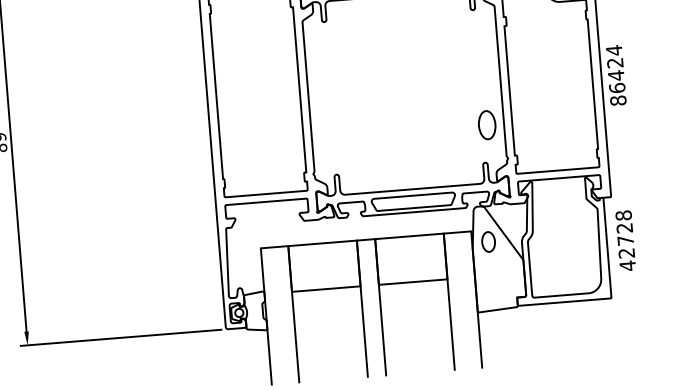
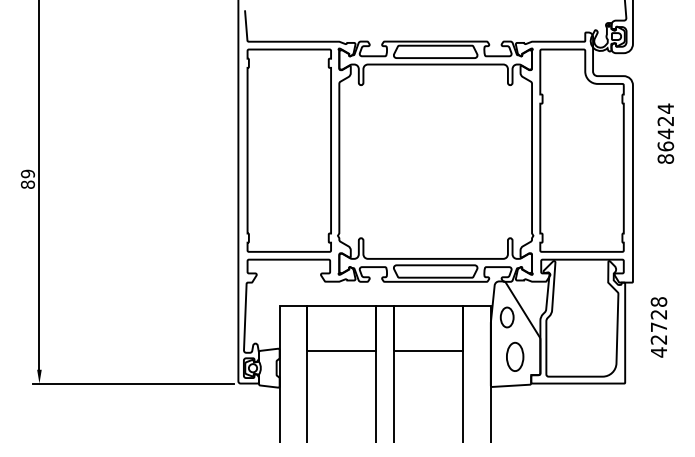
text: (615, 75) -> (665, 133), moved
part: (487, 124) -> (515, 356), moved
text: (625, 241) -> (658, 327), moved

